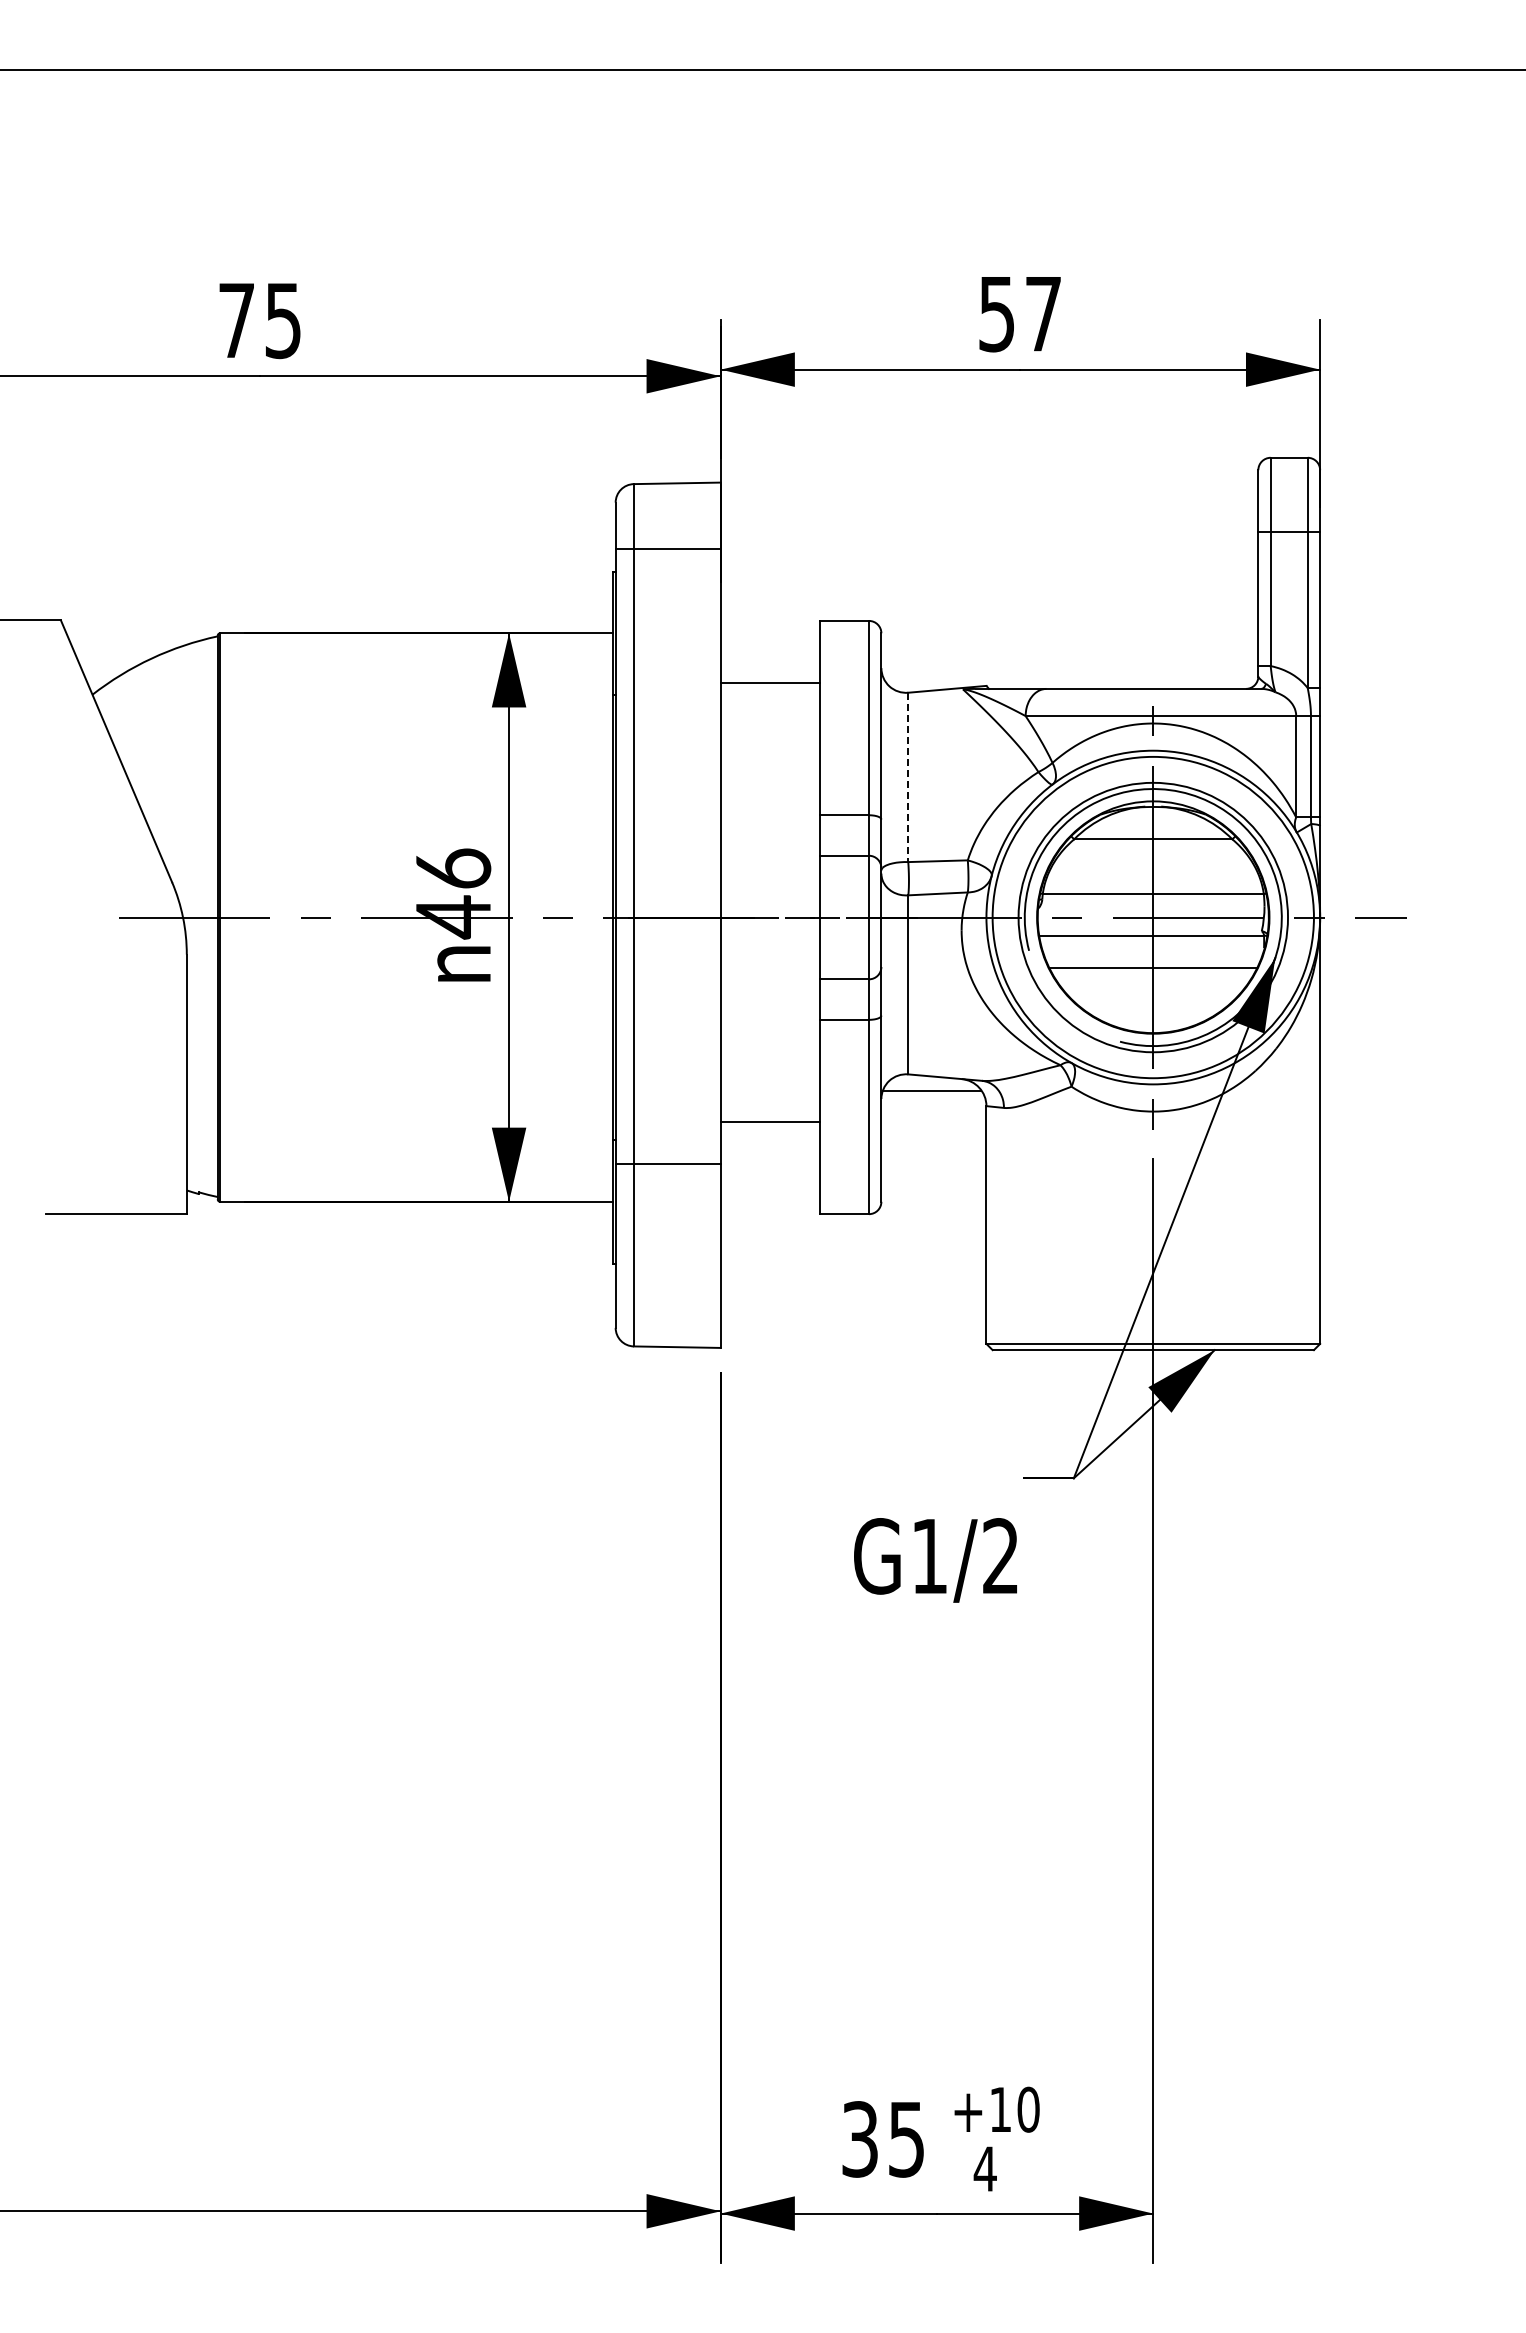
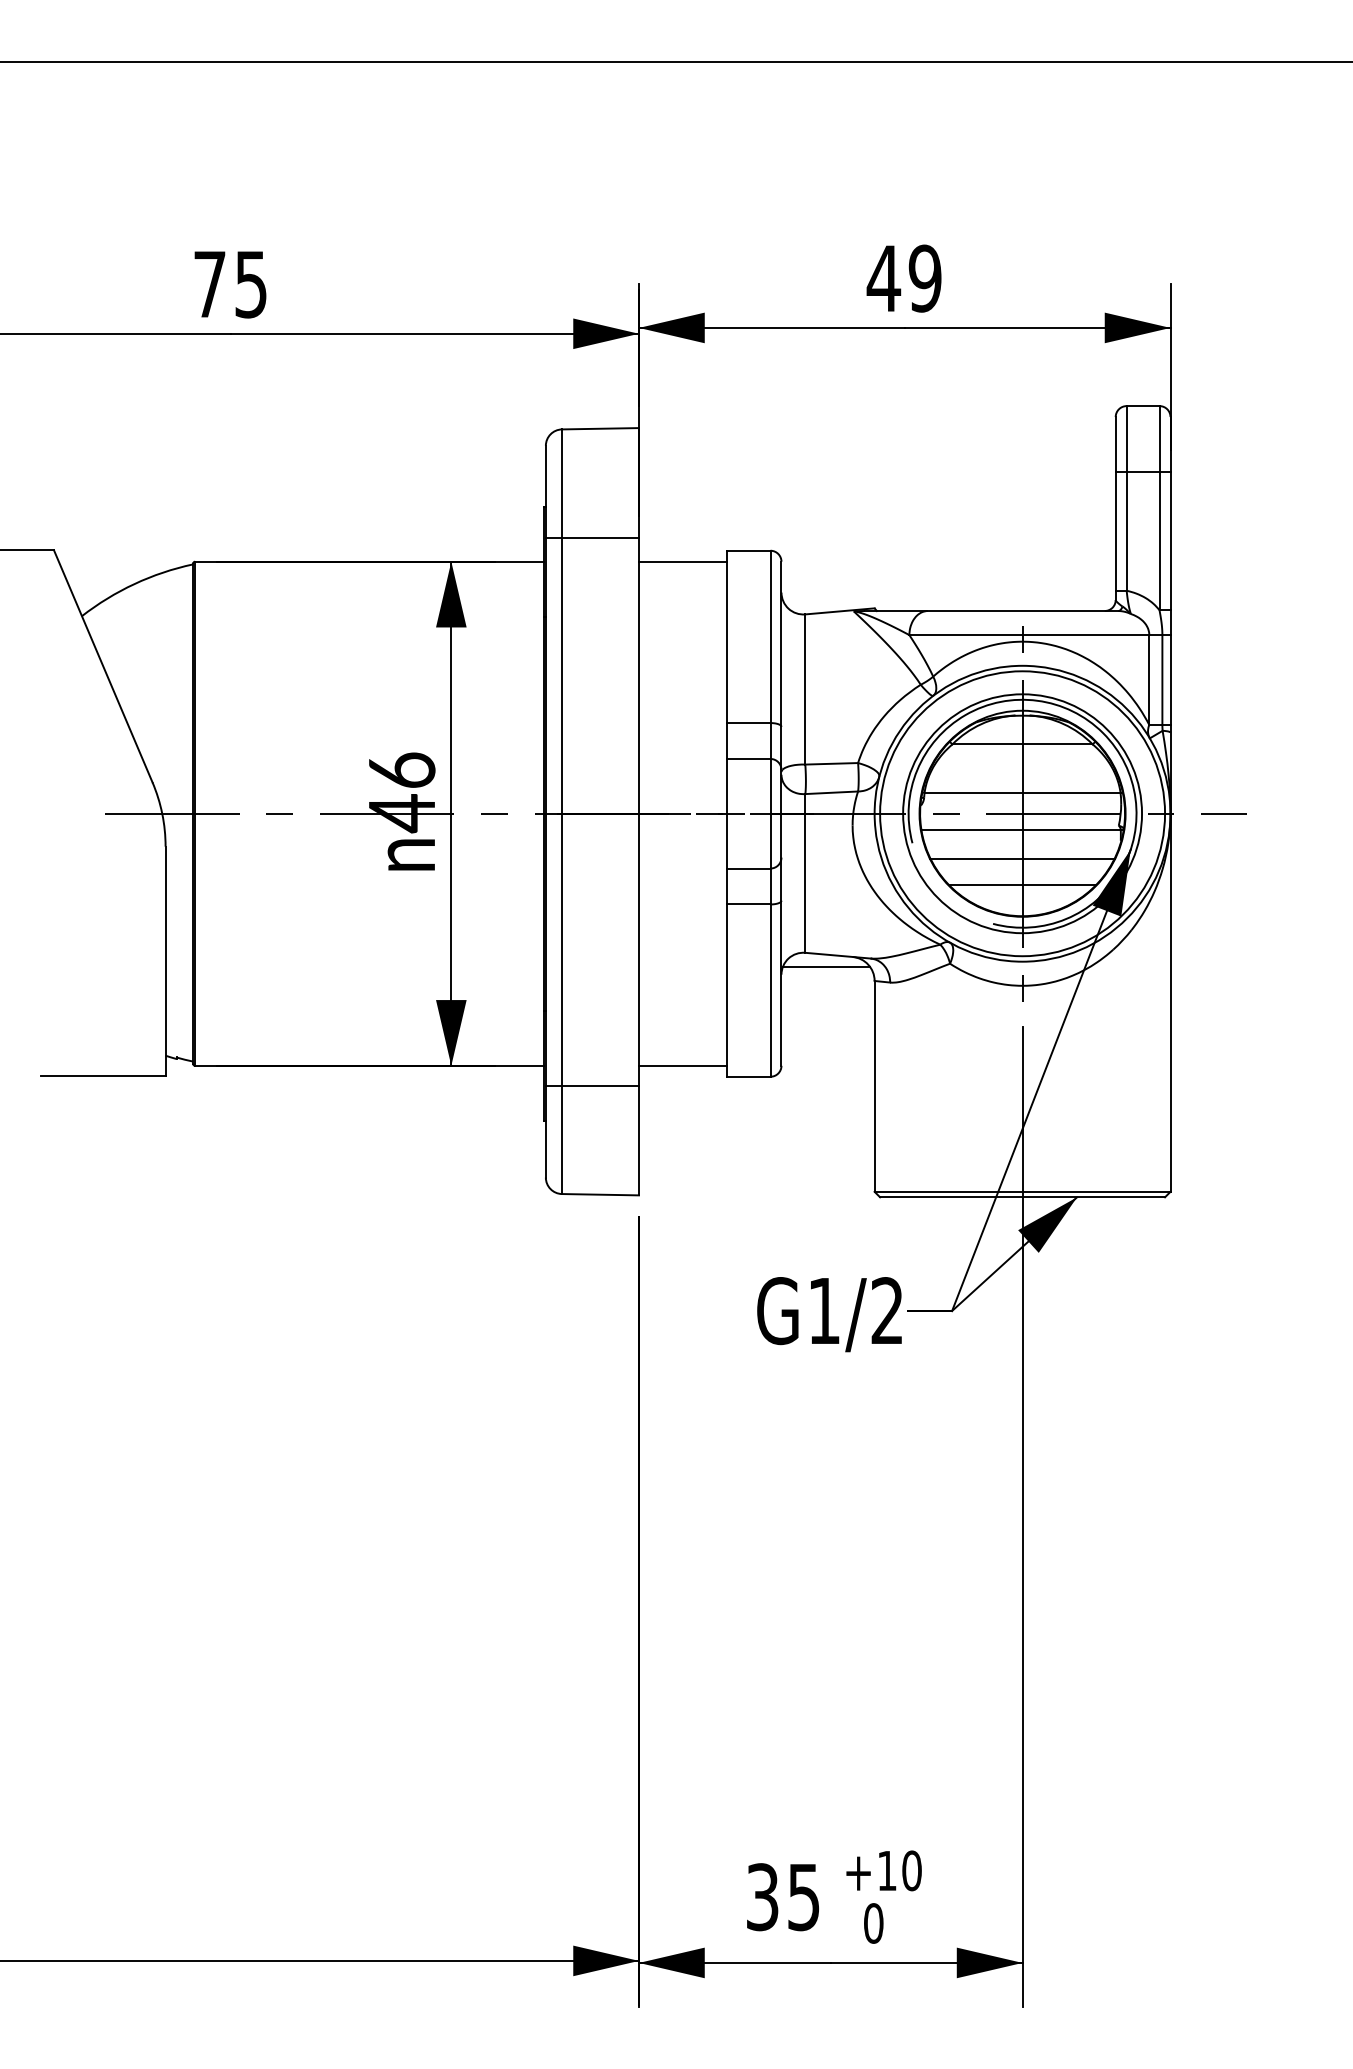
text: (1019, 313) -> (903, 278), 57 -> 49
line: (667, 549) -> (591, 537), moved
line: (769, 683) -> (682, 561), moved
line: (908, 777) -> (805, 689), dashed -> solid
line: (1152, 997) -> (1021, 884), added
line: (769, 1121) -> (682, 1065), moved
line: (667, 1164) -> (591, 1085), moved
text: (935, 1560) -> (829, 1314), moved
text: (984, 2169) -> (872, 1923), 4 -> 0

